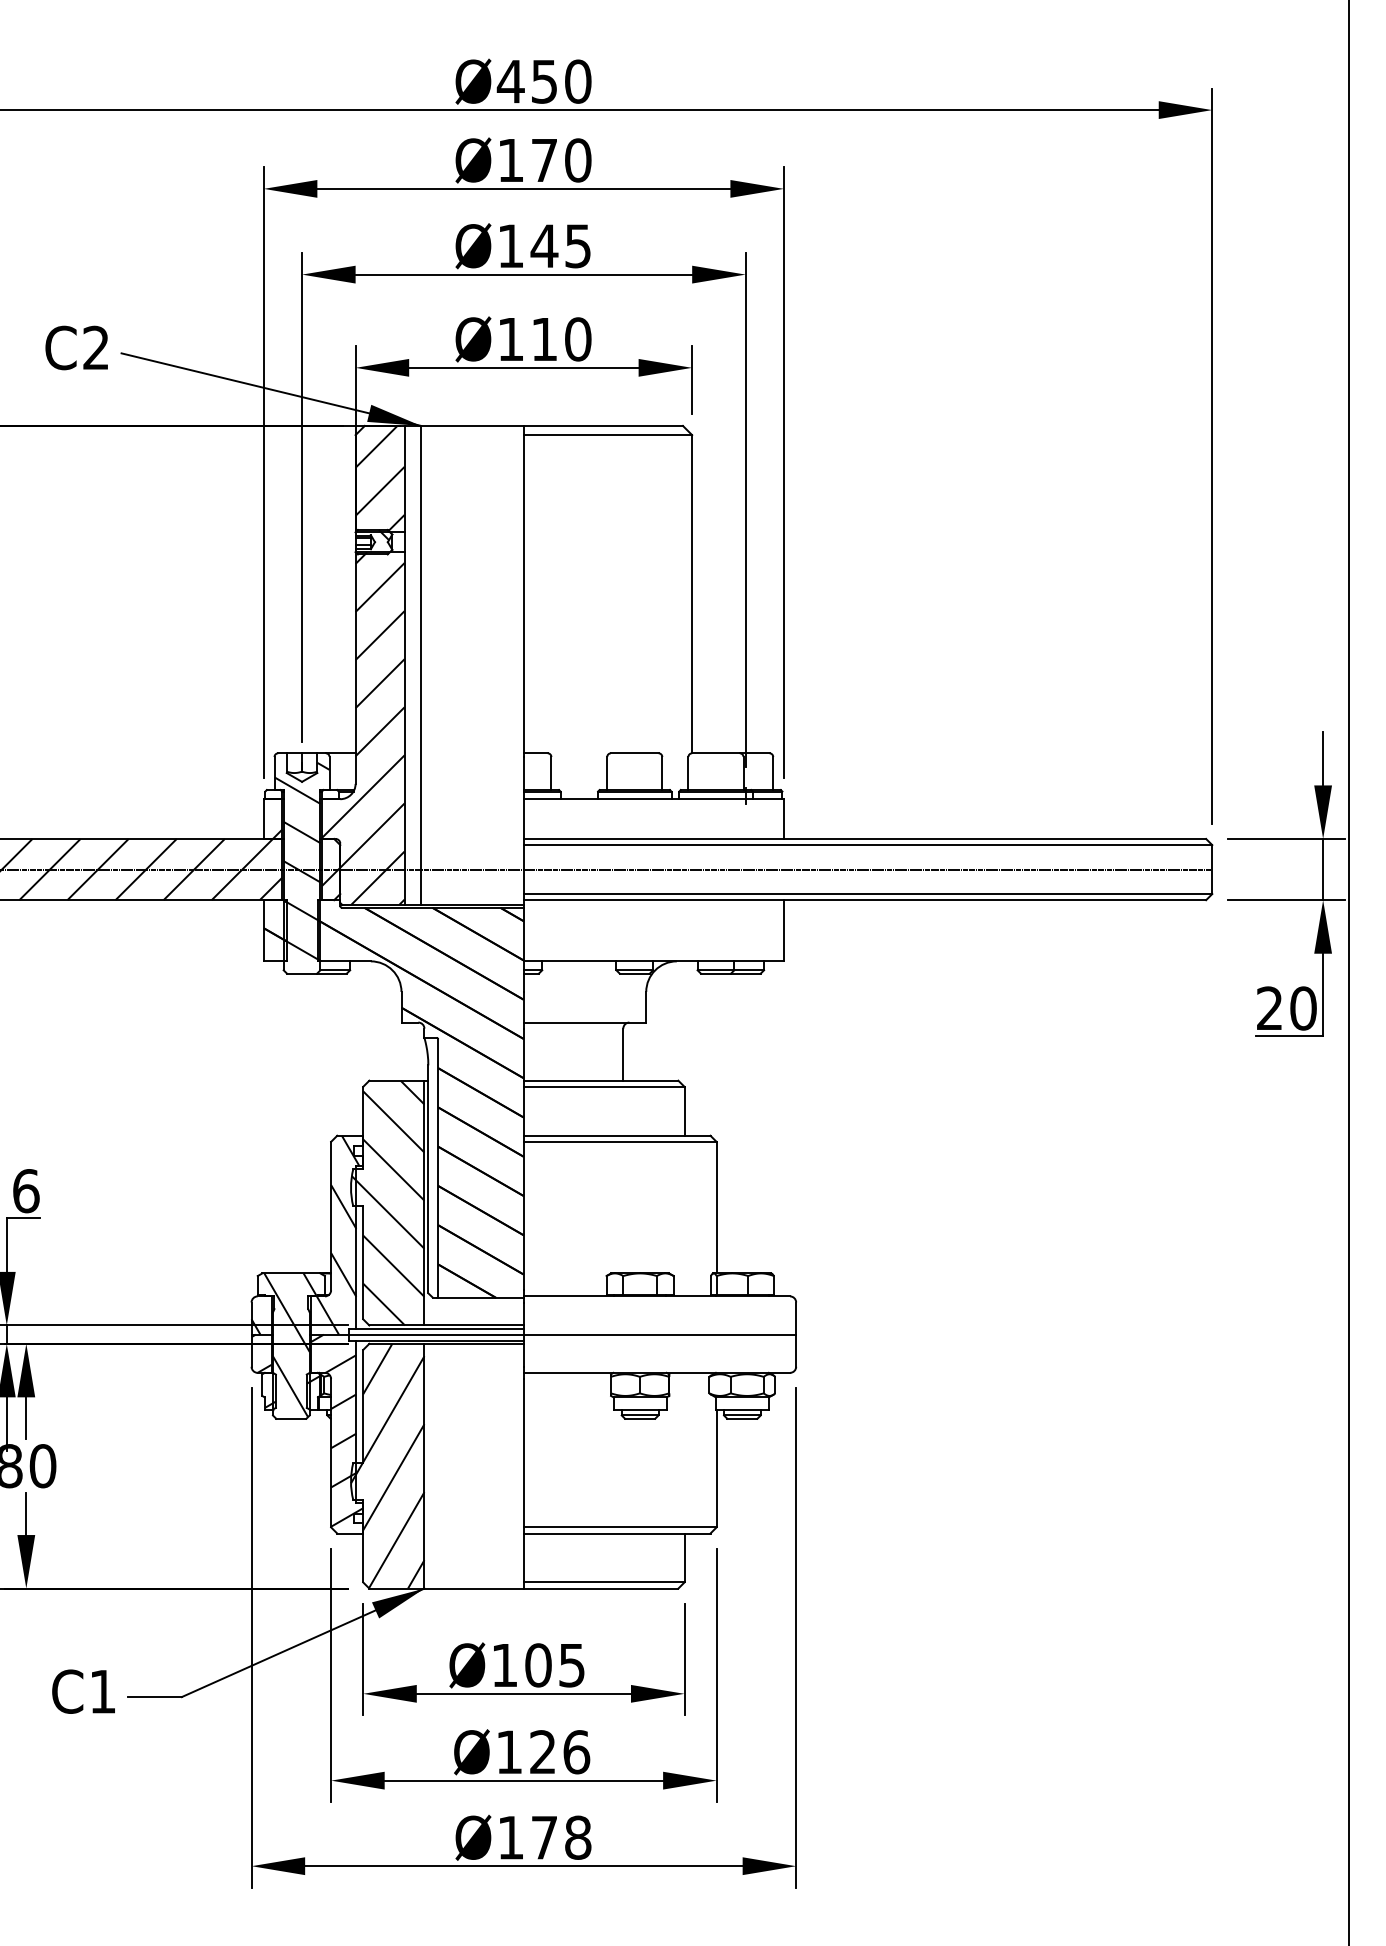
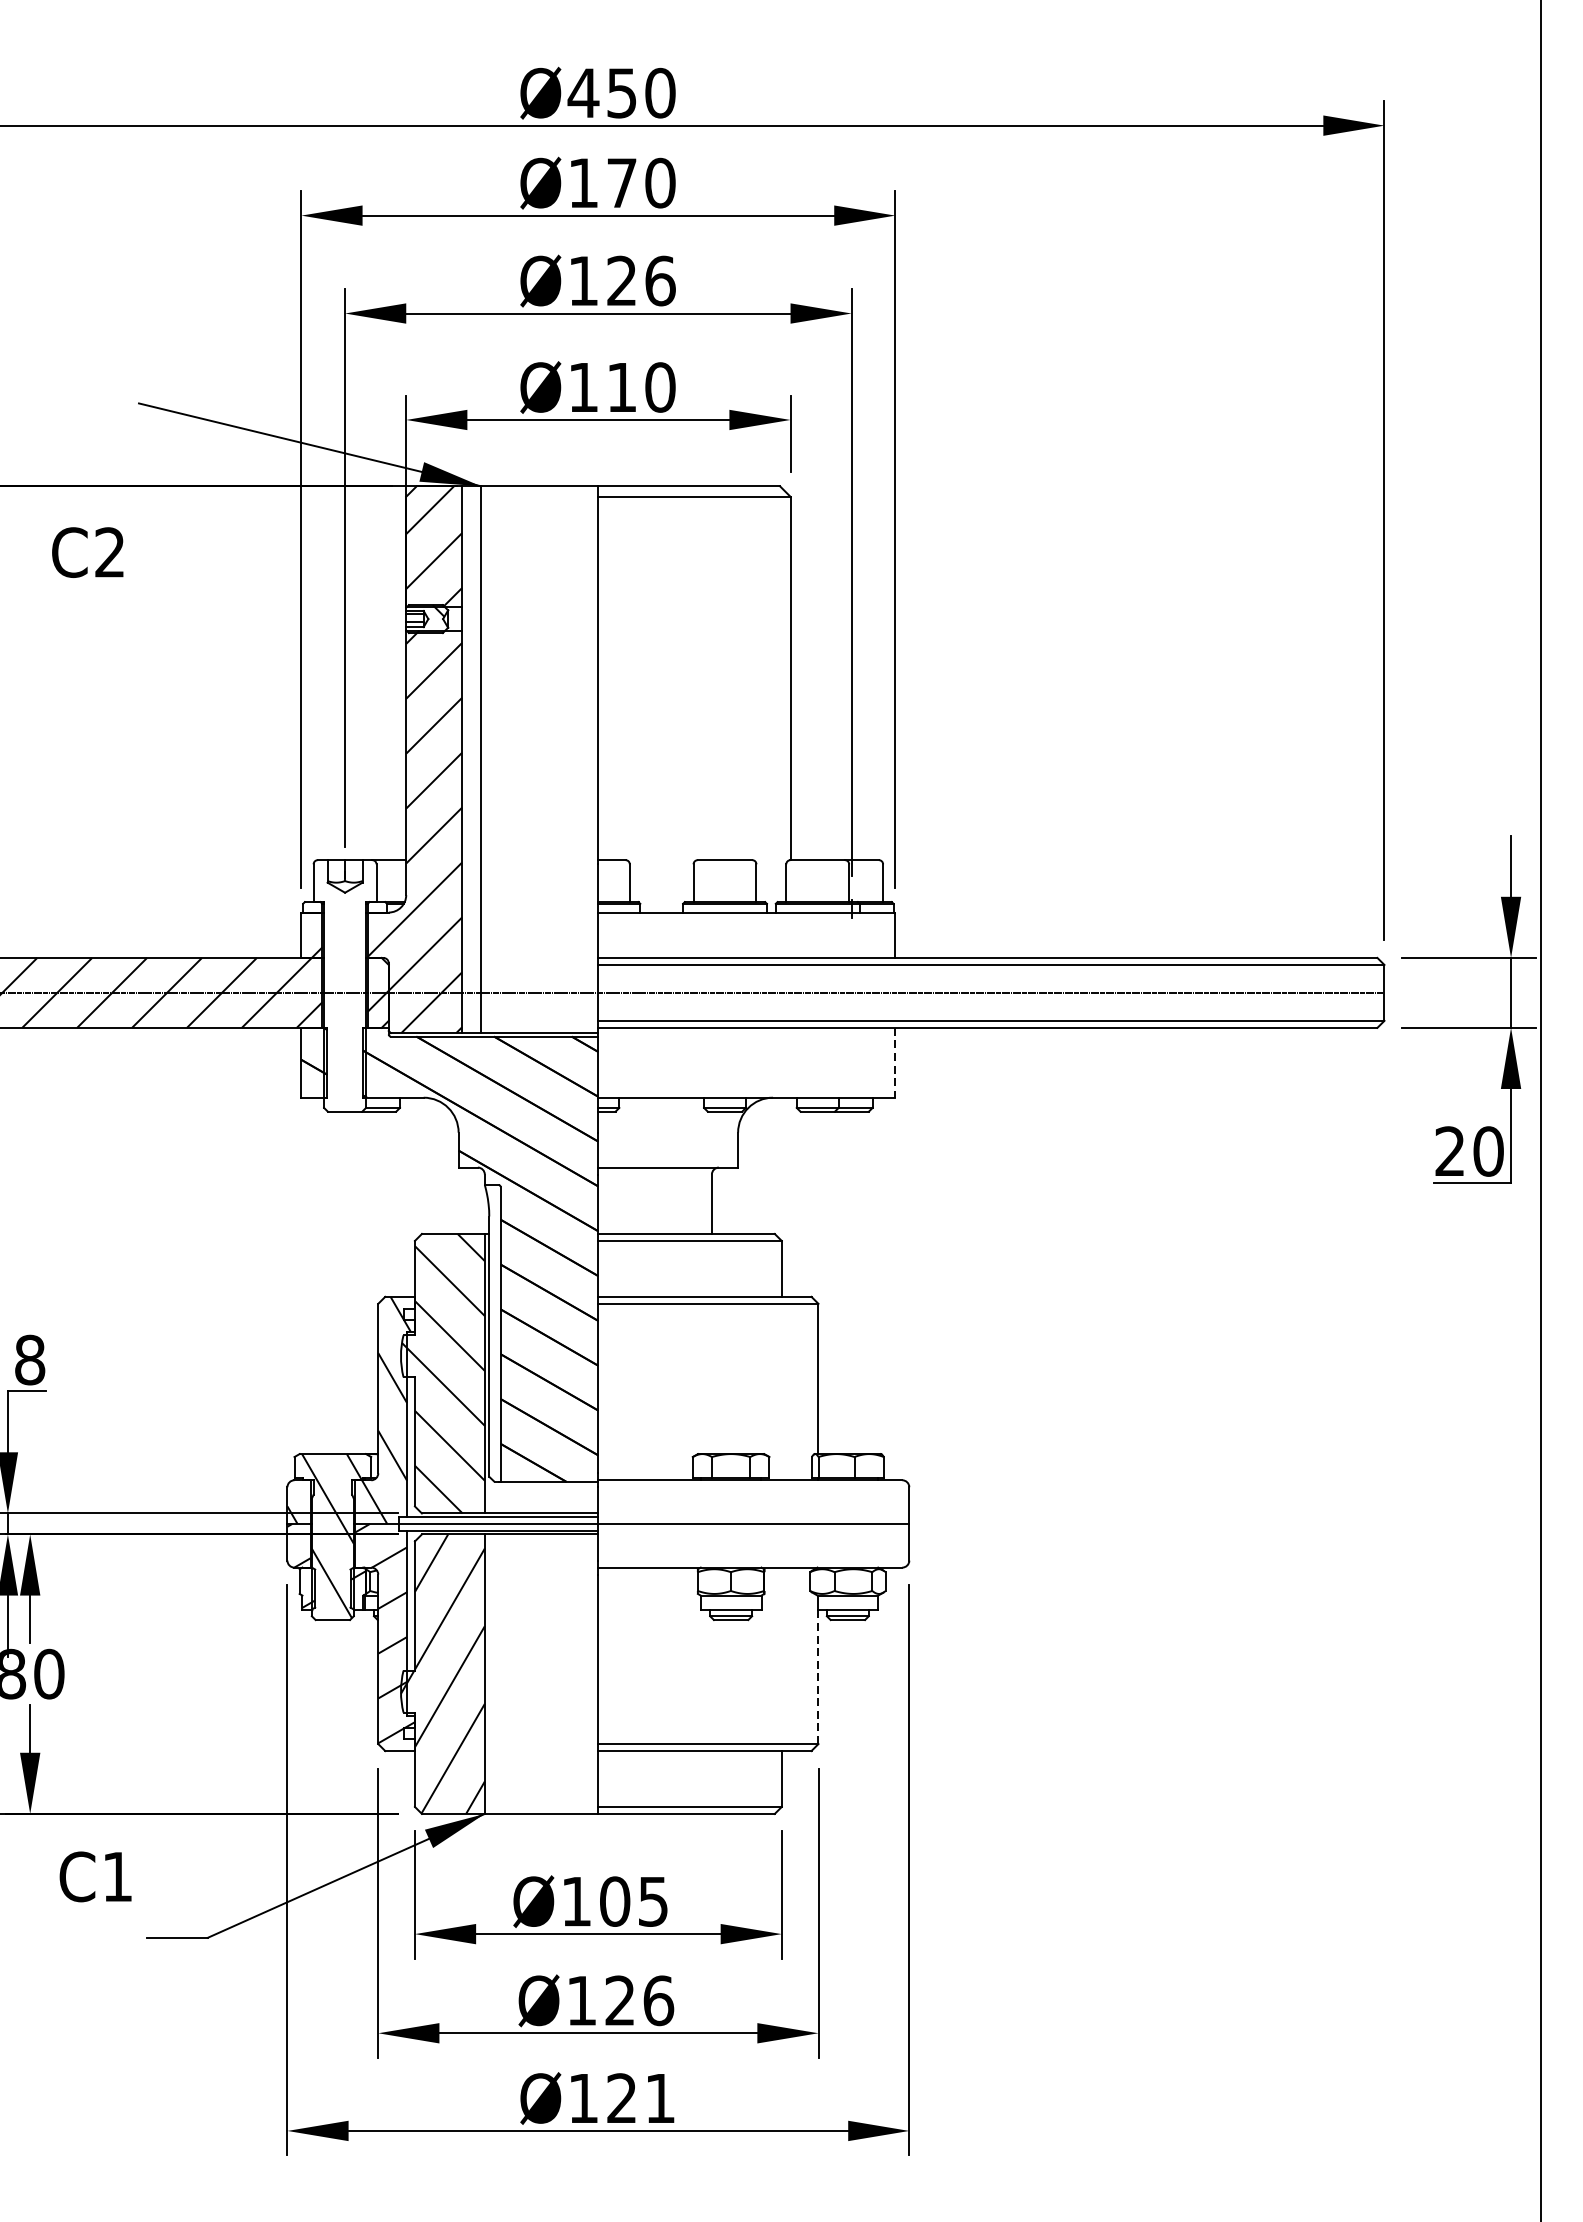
text: (560, 246) -> (640, 281), Ø145 -> Ø126
text: (76, 347) -> (87, 552), moved
hatch: (301, 861) -> (344, 983), removed
line: (783, 930) -> (894, 1062), solid -> dashed
text: (26, 1191) -> (30, 1360), 6 -> 8
line: (716, 1468) -> (818, 1676), solid -> dashed
text: (83, 1691) -> (95, 1876), moved
text: (561, 1837) -> (641, 2098), Ø178 -> Ø121

